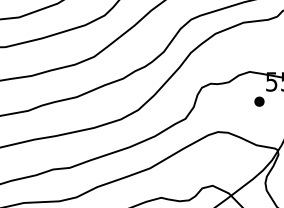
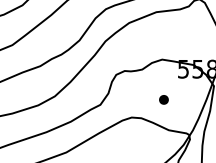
part: (259, 101) -> (163, 99), moved

